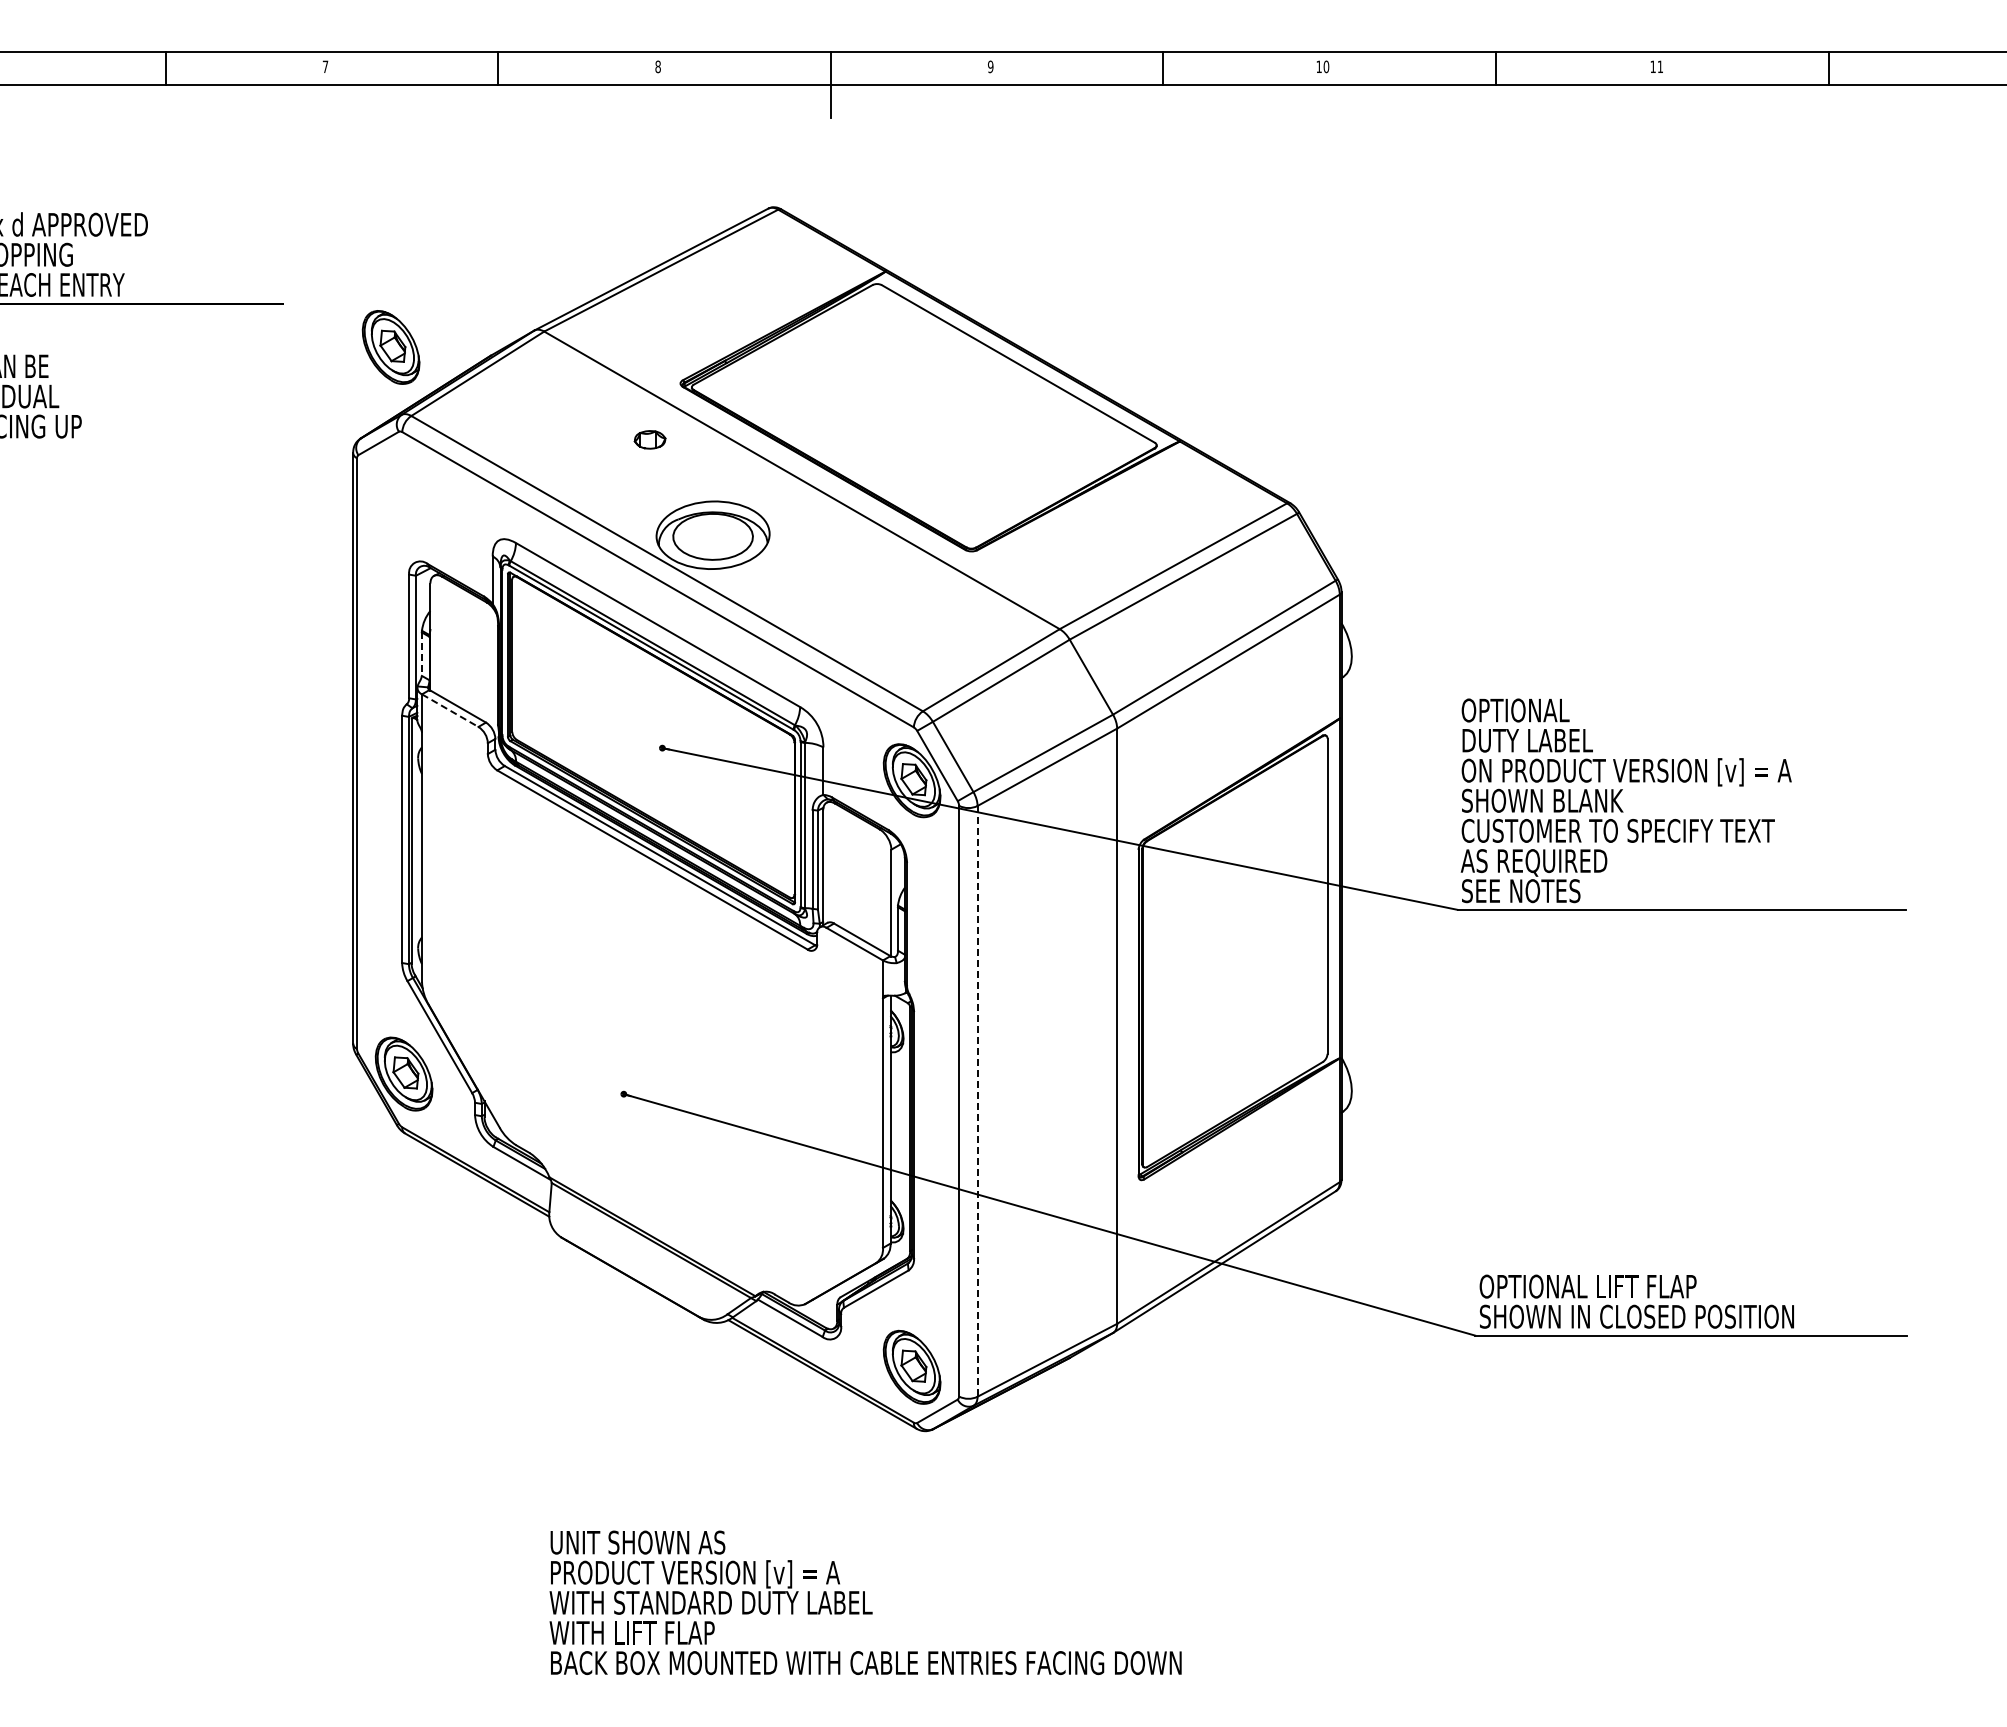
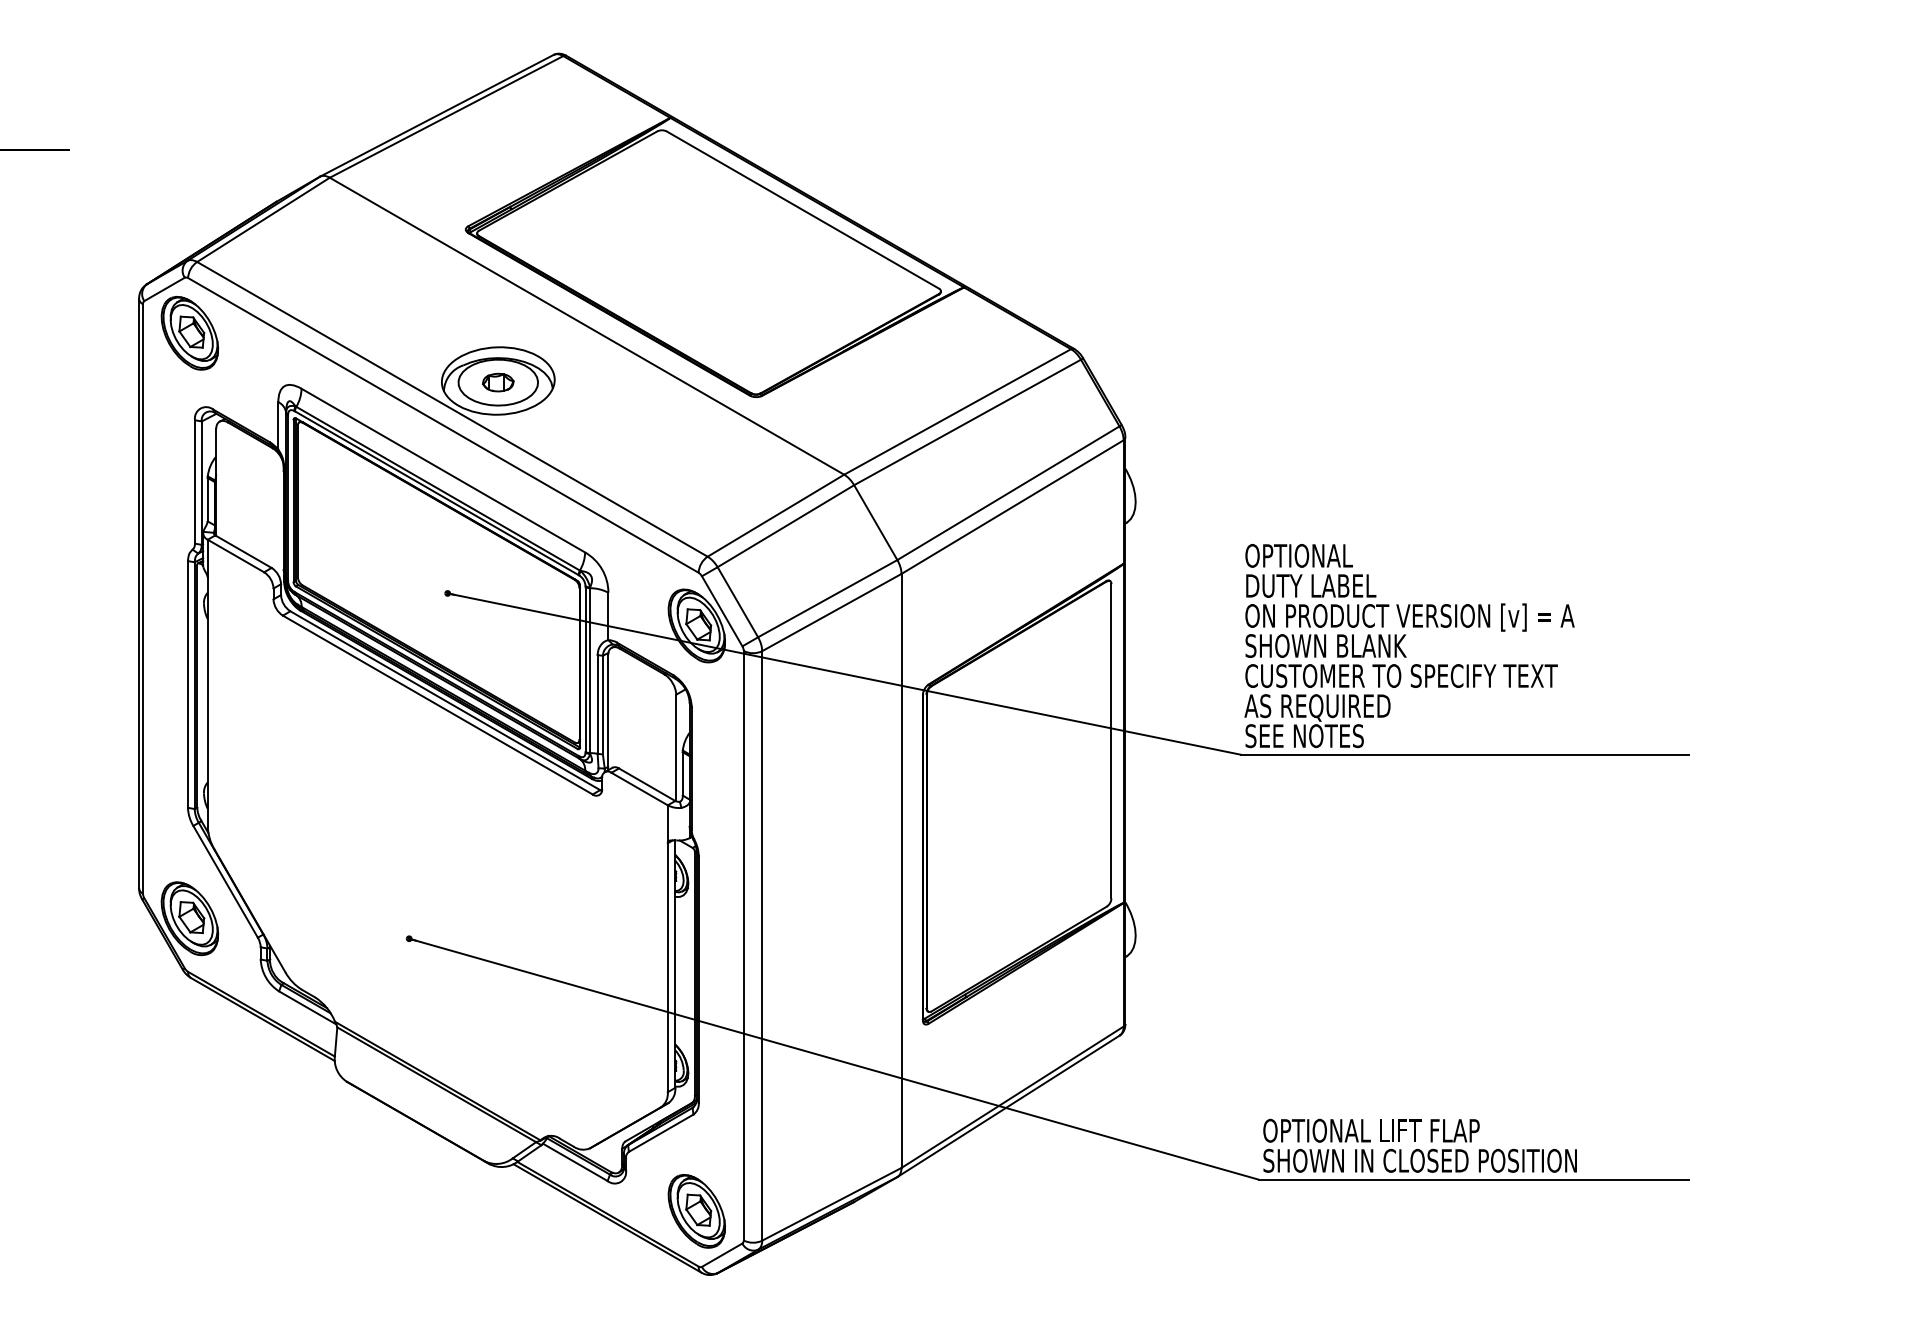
part: (390, 347) -> (189, 333), moved
part: (649, 439) -> (497, 382), moved
line: (421, 654) -> (207, 499), dashed -> solid
line: (450, 710) -> (236, 555), dashed -> solid
line: (977, 1101) -> (762, 946), dashed -> solid

